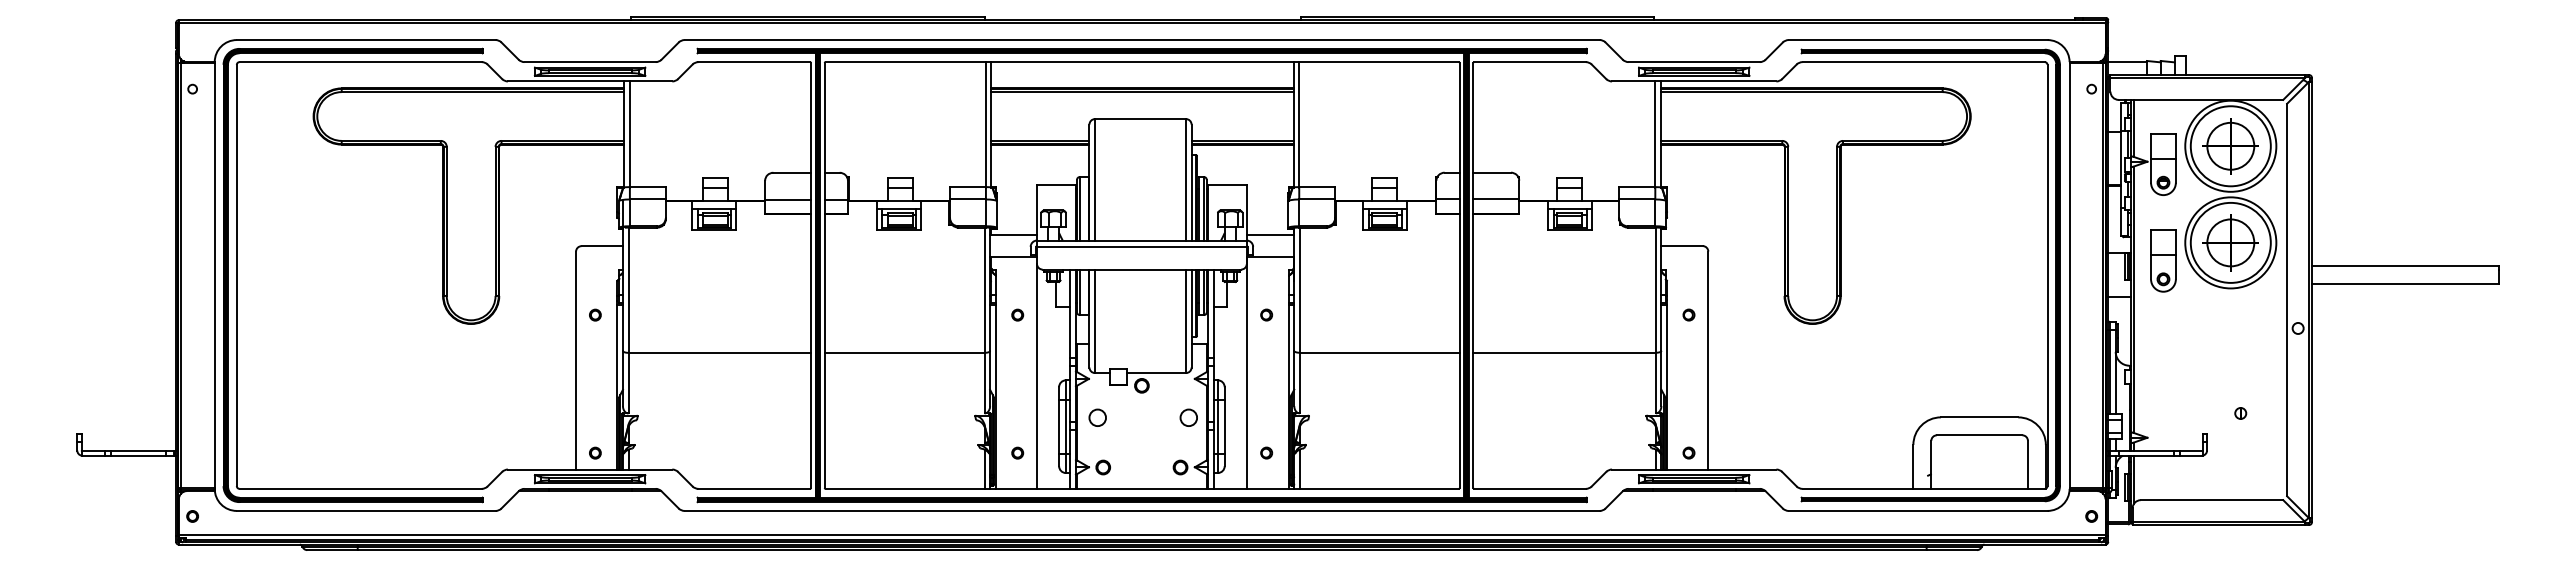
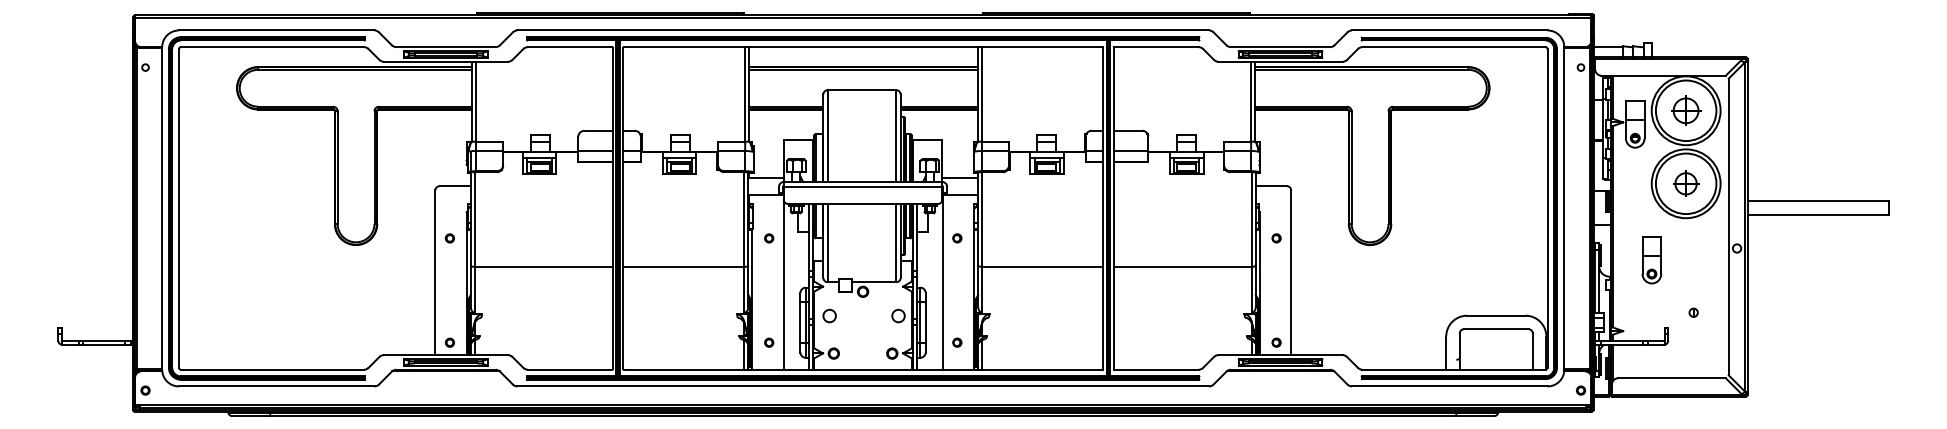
part: (2230, 146) -> (1685, 110), size x0.7
part: (2230, 242) -> (1685, 183), size x0.6
part: (2163, 260) -> (1651, 259), moved

